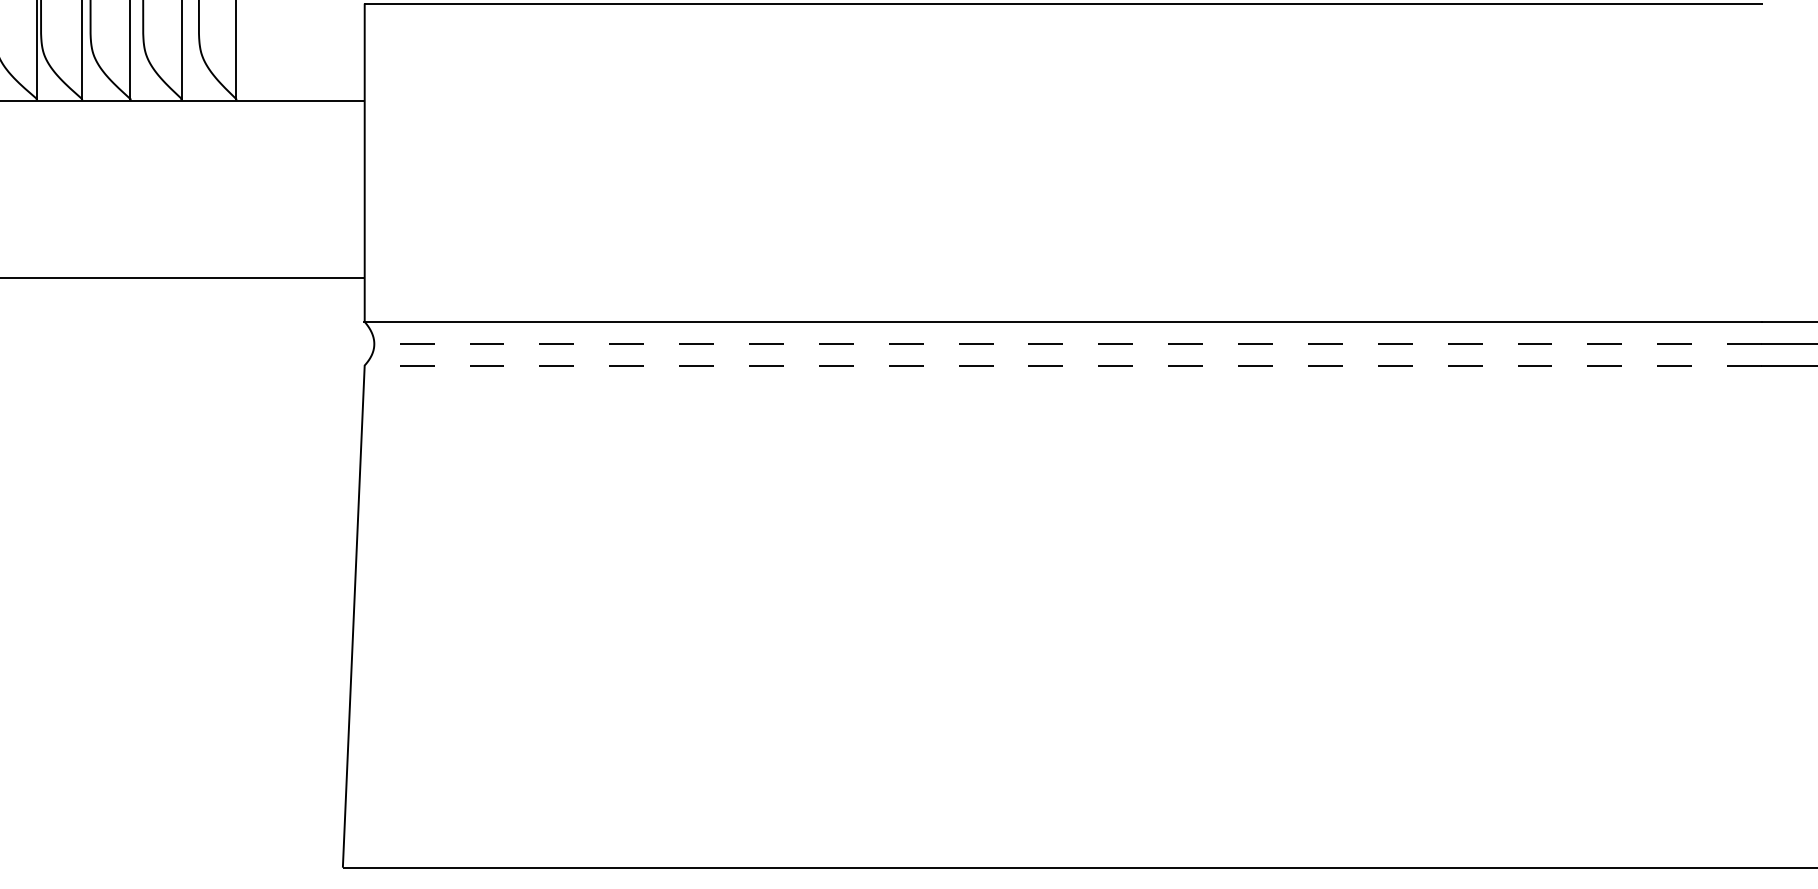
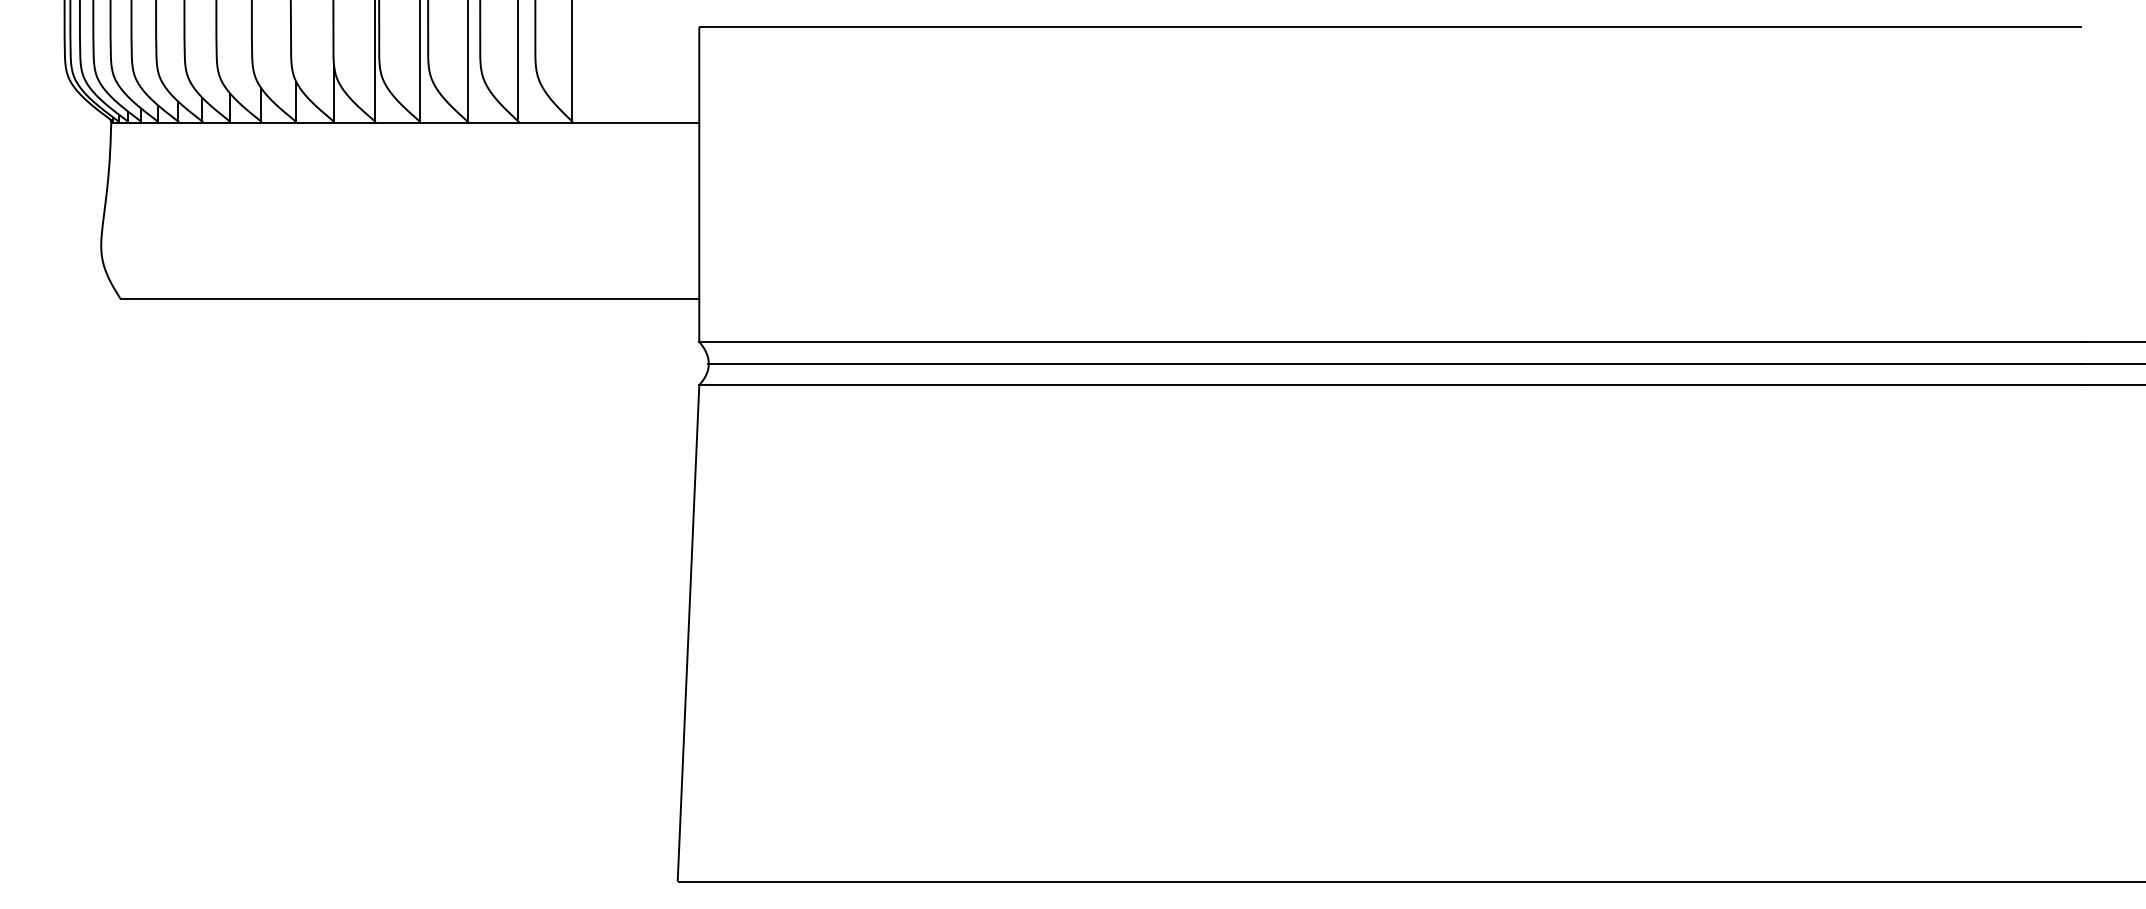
line: (1067, 343) -> (1394, 363), dashed -> solid
line: (1062, 365) -> (1389, 385), dashed -> solid

